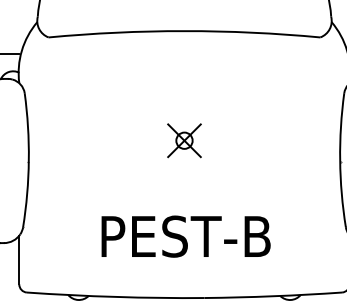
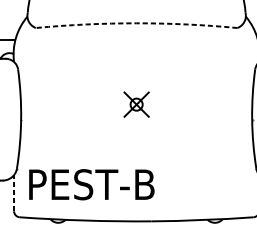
arc: (184, 31) -> (136, 23), solid -> dashed
text: (185, 236) -> (91, 184), moved
line: (19, 259) -> (14, 192), solid -> dashed

